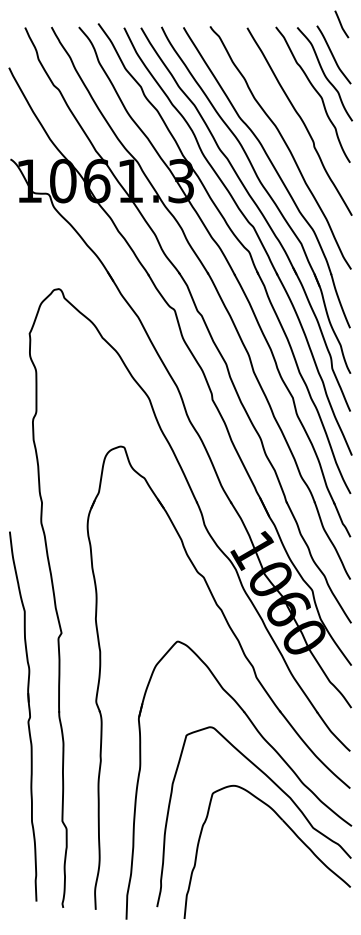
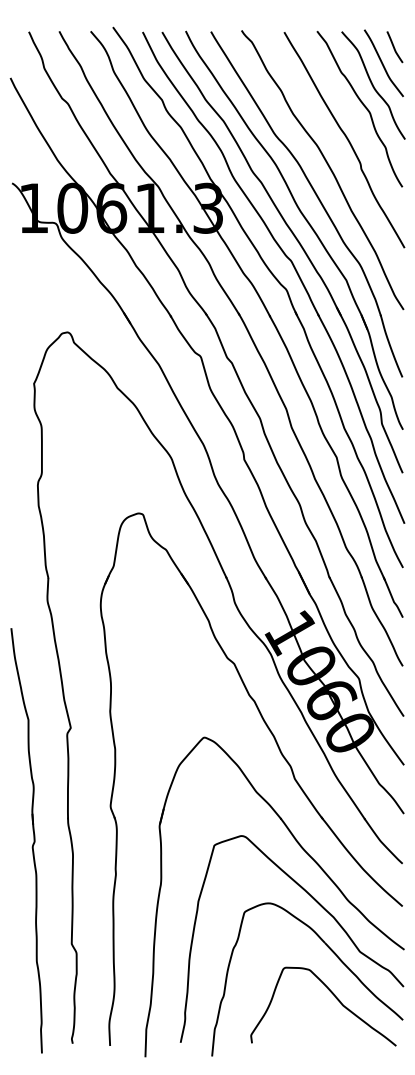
curve: (341, 24) -> (394, 47), moved
part: (28, 718) -> (32, 843), moved
curve: (291, 868) -> (335, 998), added

